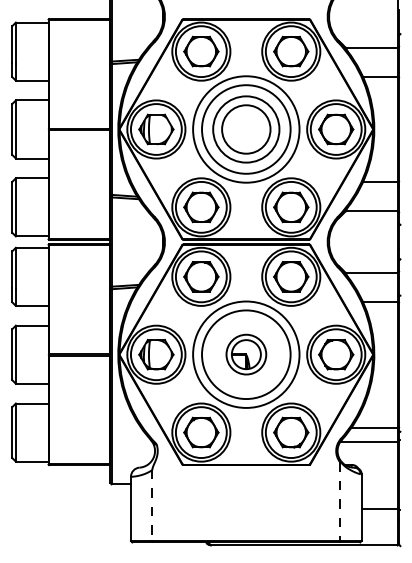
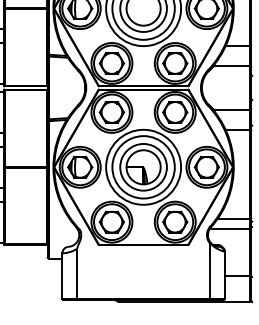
part: (246, 354) -> (143, 167), size x1.67
line: (340, 502) -> (209, 271), dashed -> solid
line: (152, 506) -> (77, 274), dashed -> solid

